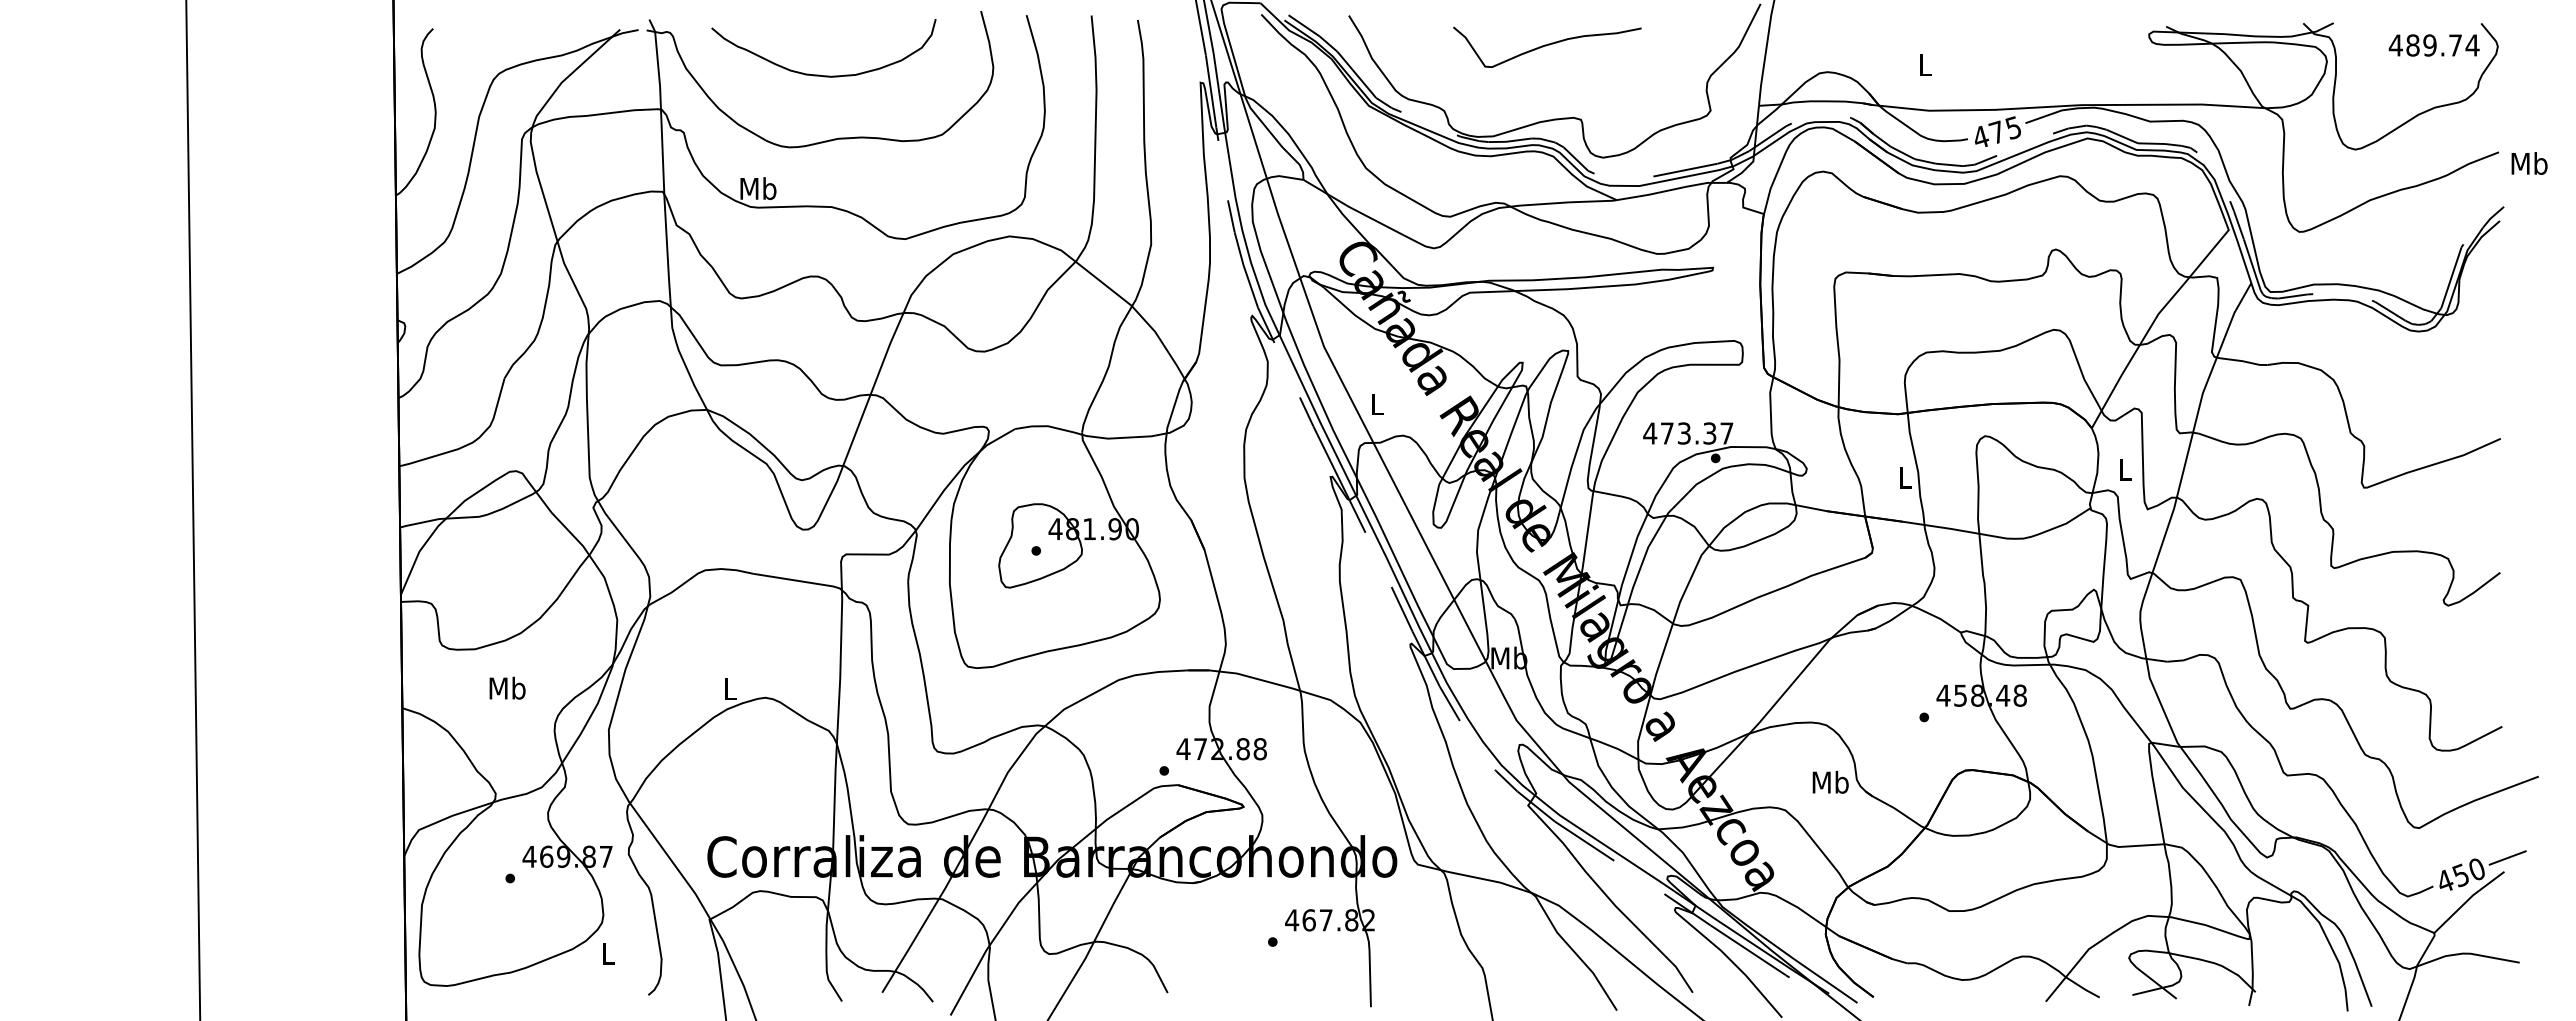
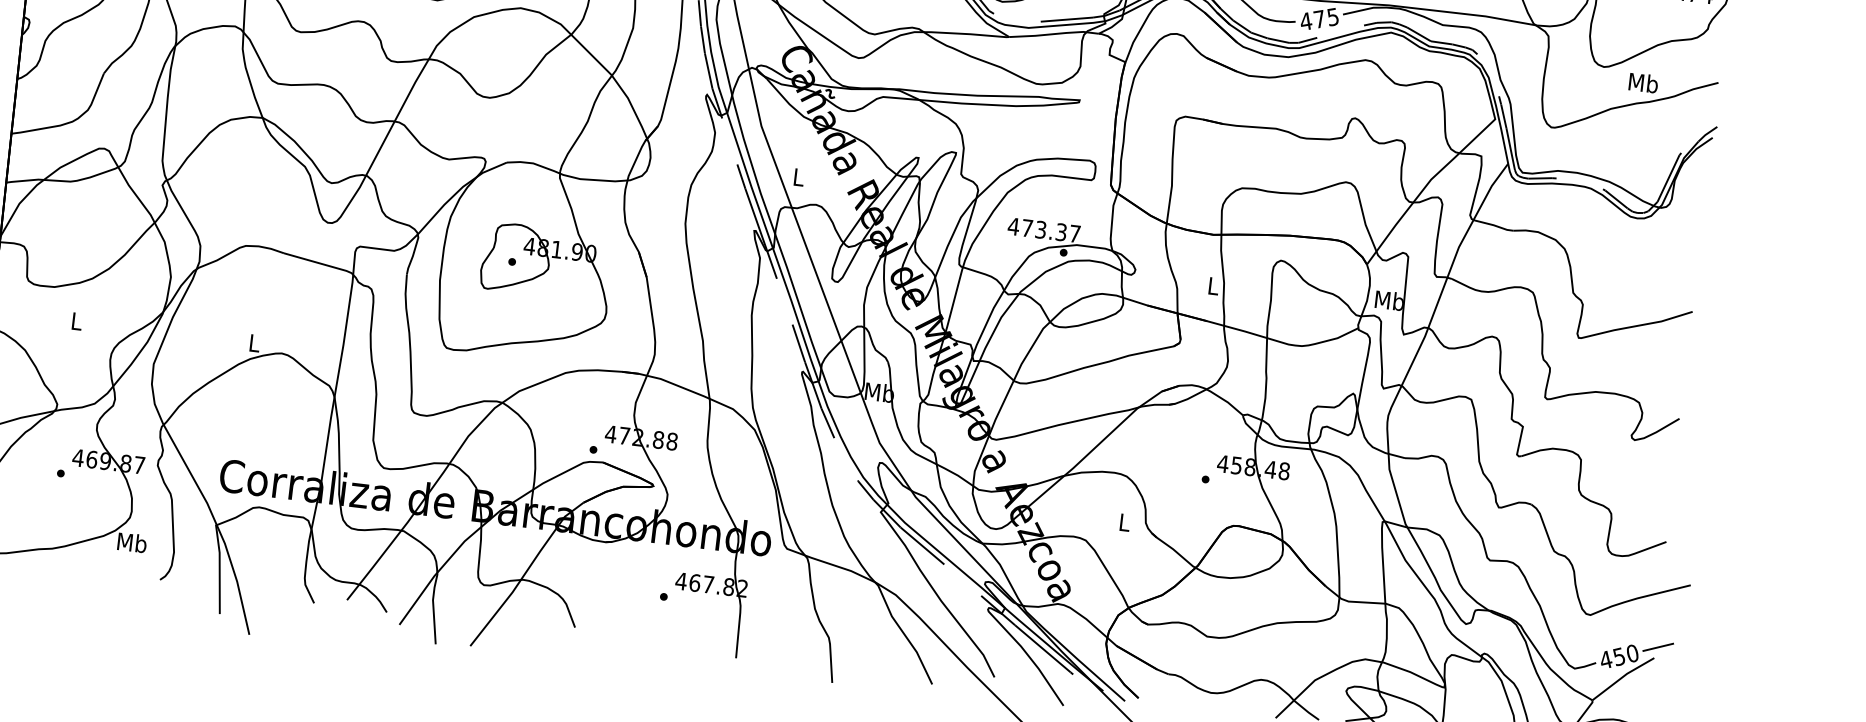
text: (2529, 163) -> (1643, 82), moved
text: (2124, 469) -> (1389, 300), L -> Mb
text: (507, 687) -> (76, 320), Mb -> L
text: (1830, 781) -> (1124, 521), Mb -> L
text: (608, 953) -> (132, 542), L -> Mb

